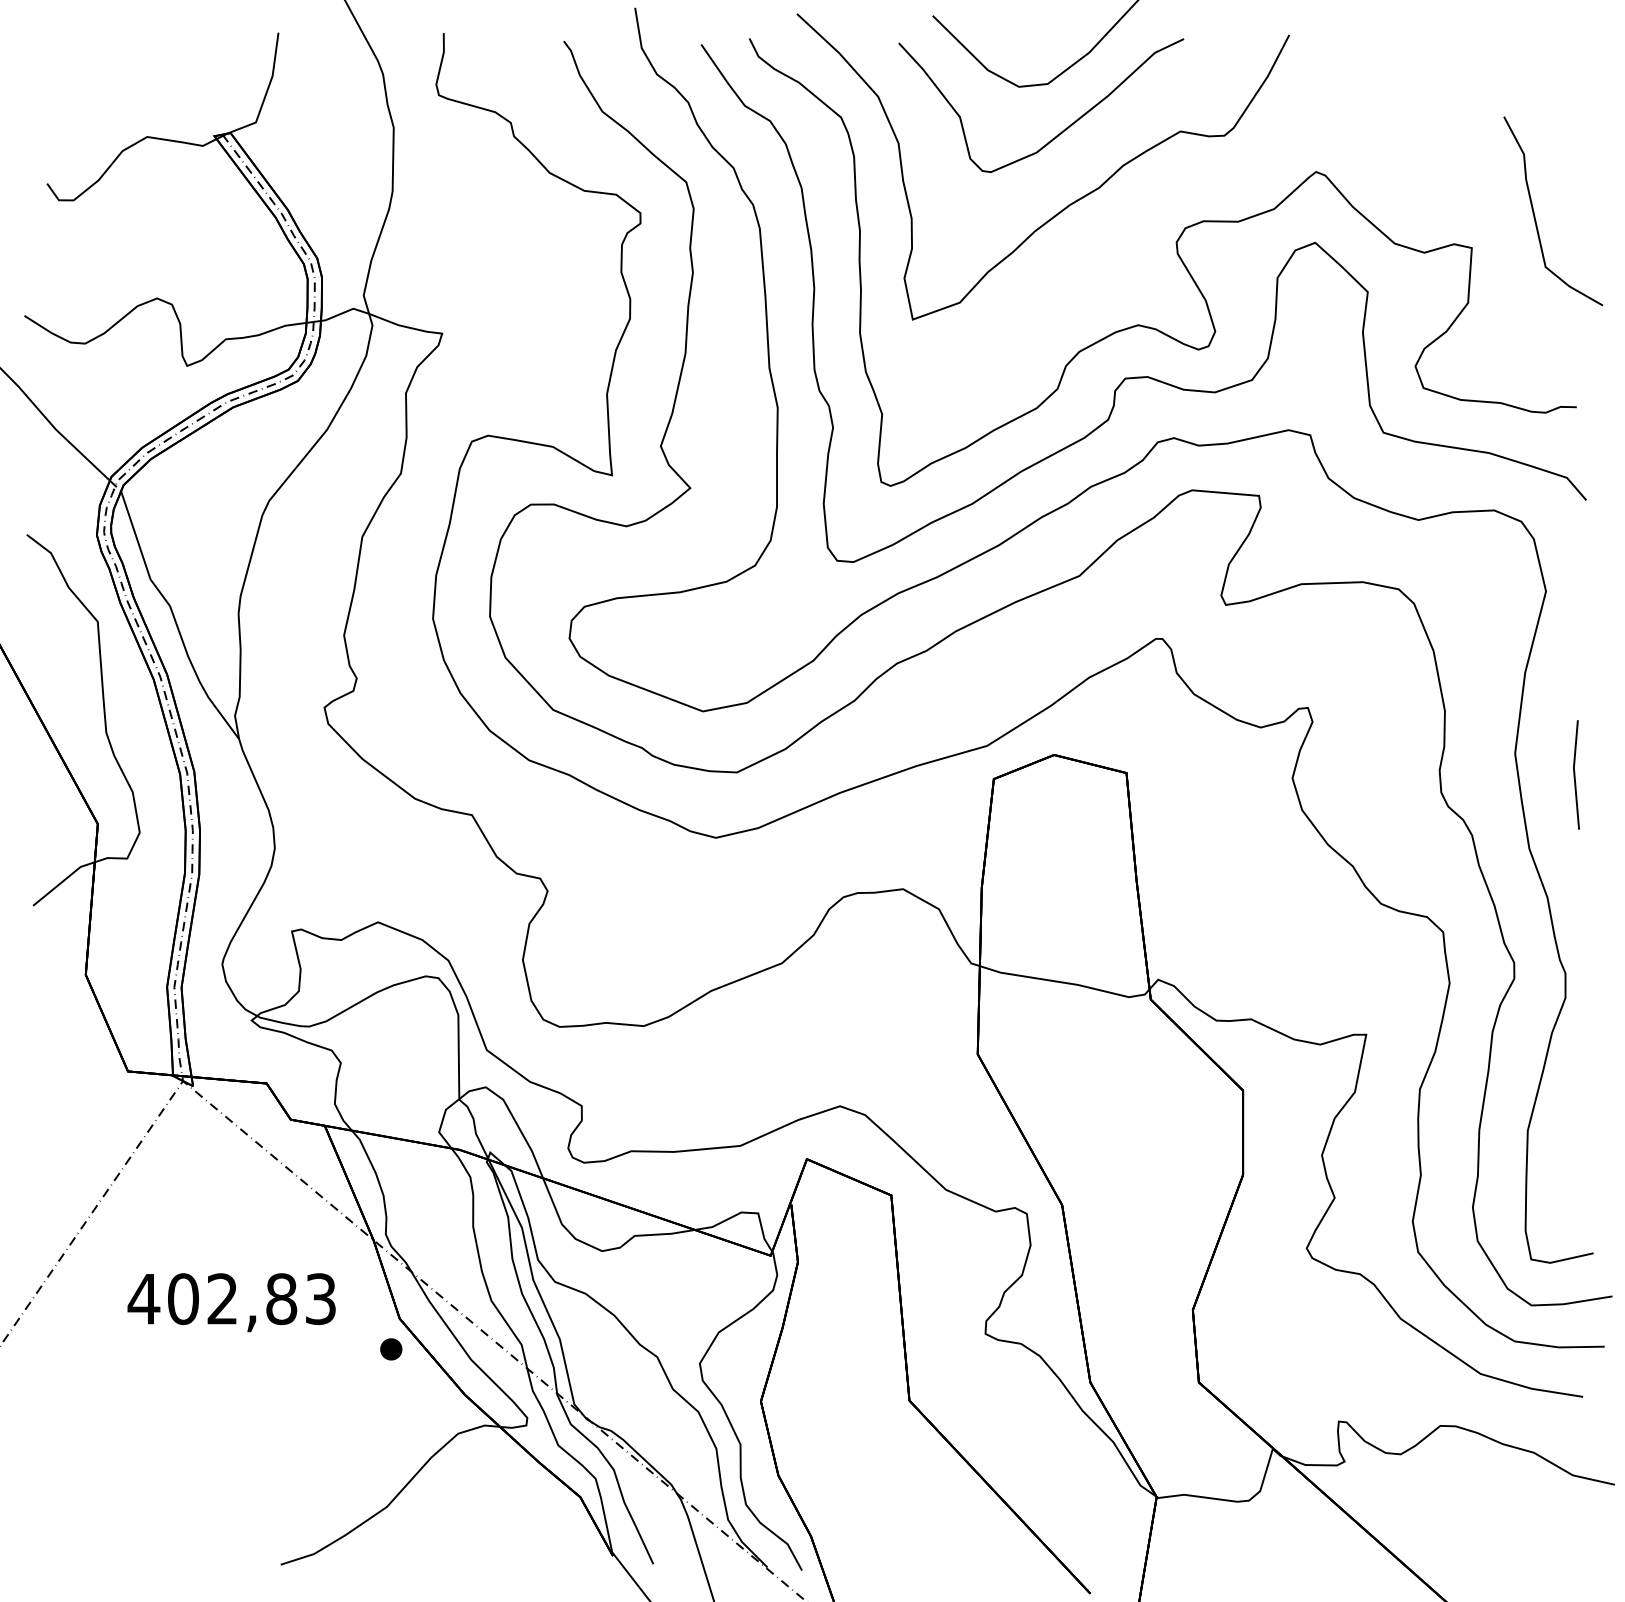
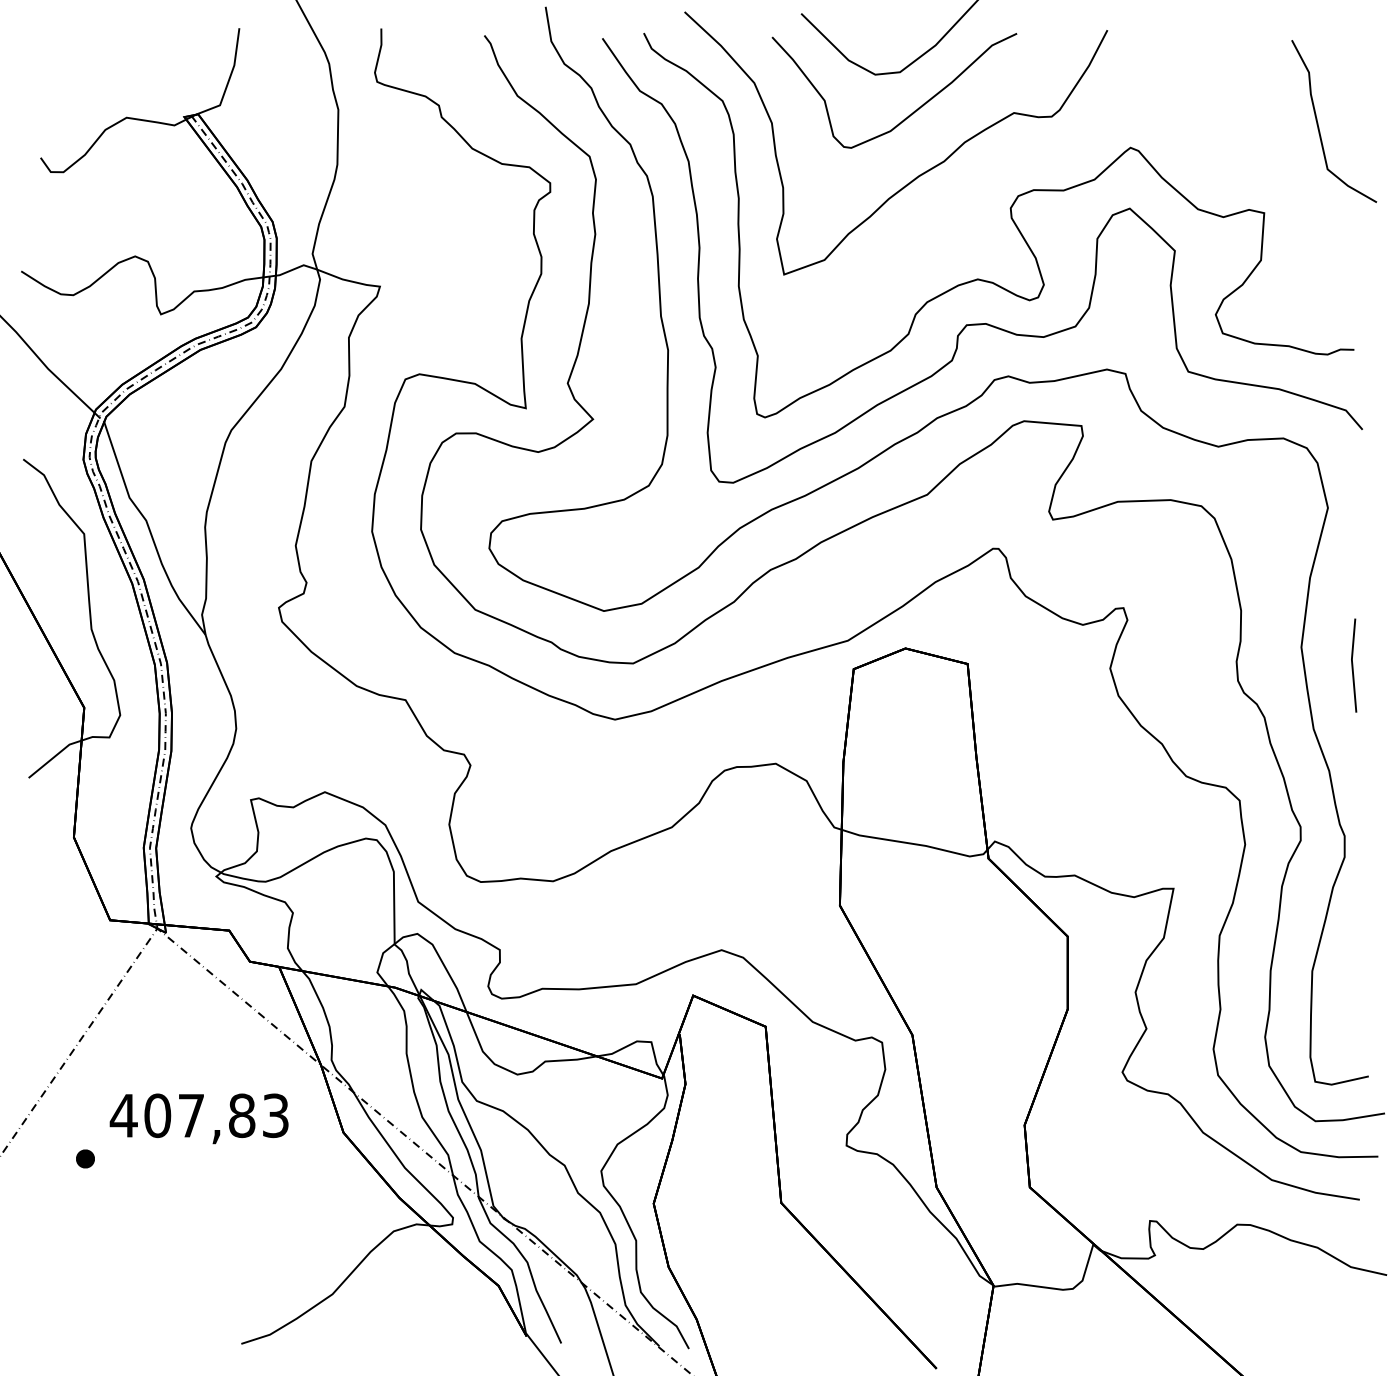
curve: (1535, 215) -> (1318, 125), moved
text: (222, 1298) -> (191, 1115), 402,83 -> 407,83
part: (391, 1349) -> (85, 1159), moved

